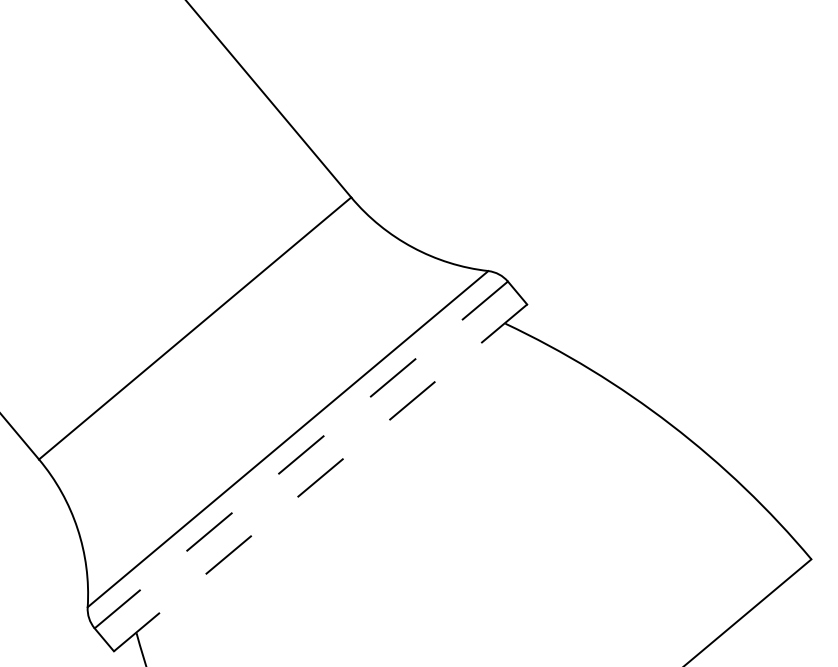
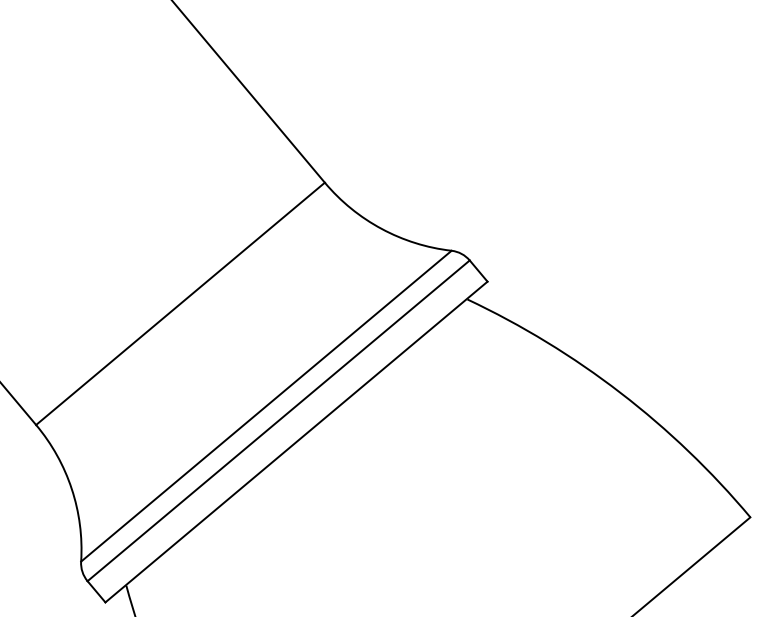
line: (301, 455) -> (278, 421), dashed -> solid
line: (320, 477) -> (296, 441), dashed -> solid

